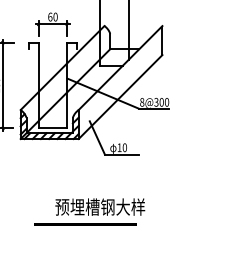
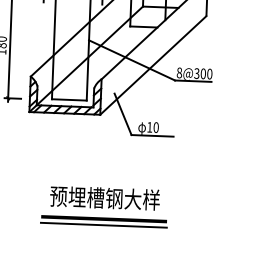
text: (100, 206) -> (105, 197), moved
line: (84, 229) -> (103, 225), added

